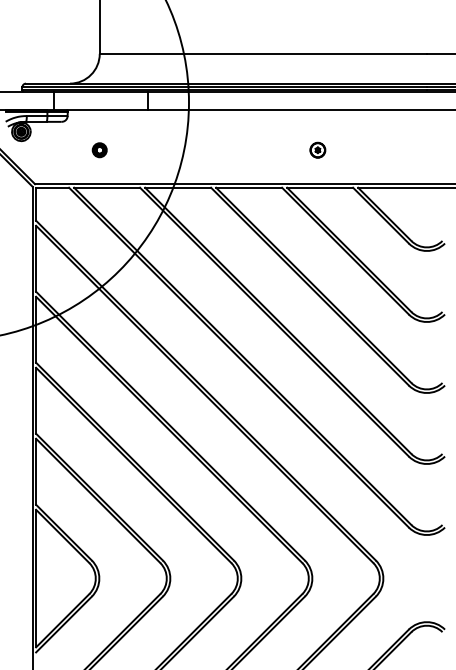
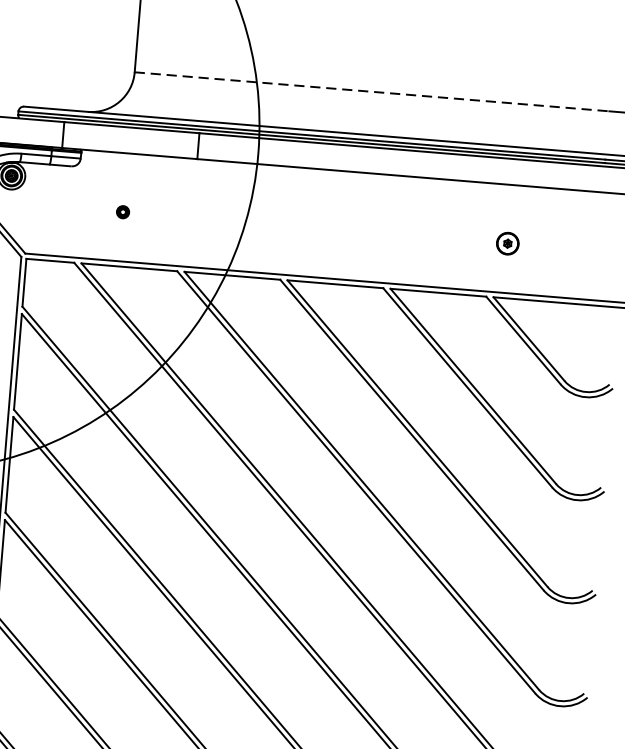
line: (263, 53) -> (372, 91), solid -> dashed
part: (317, 149) -> (507, 242), moved
part: (99, 150) -> (122, 212), size x0.6

